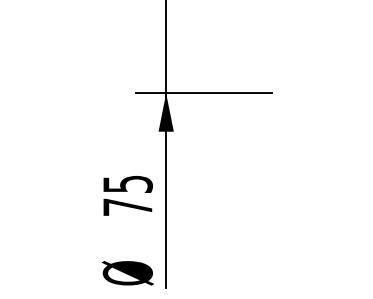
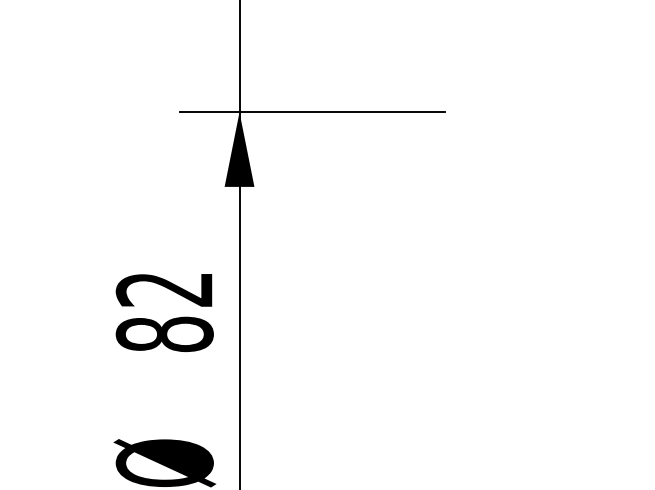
text: (127, 195) -> (164, 311), 75 -> 82

